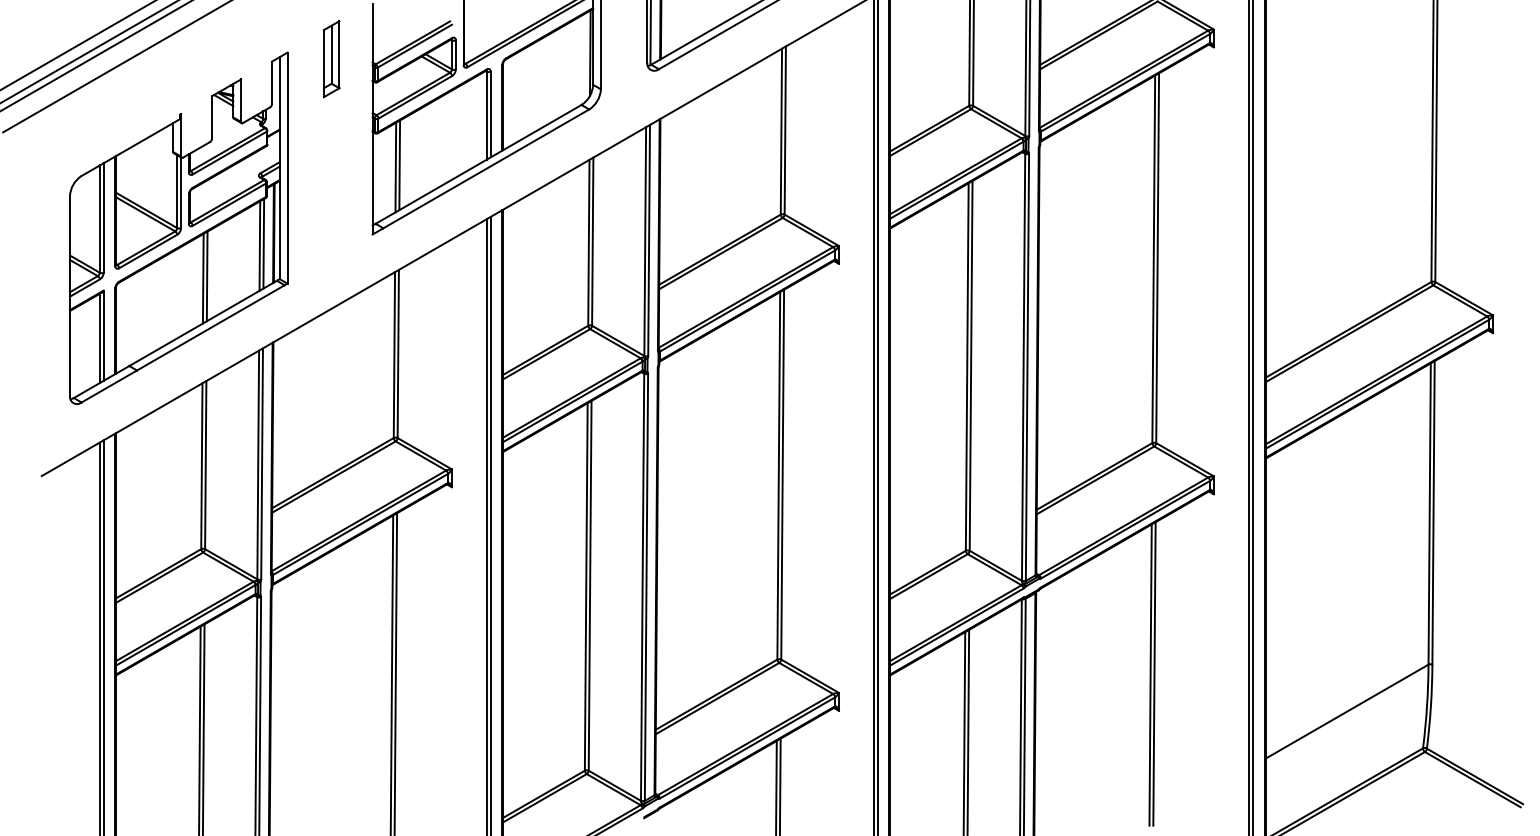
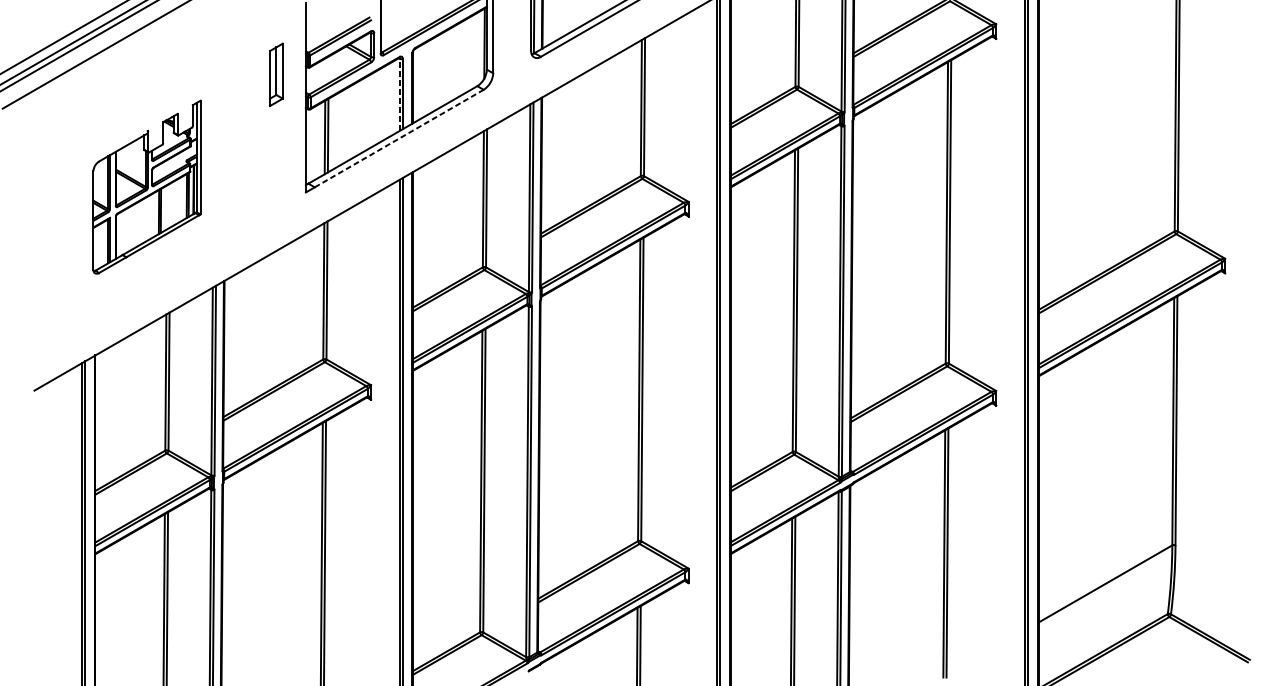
part: (331, 59) -> (276, 75), moved
line: (486, 115) -> (399, 94), solid -> dashed
line: (486, 168) -> (399, 138), solid -> dashed
part: (178, 227) -> (146, 186), size x0.6

